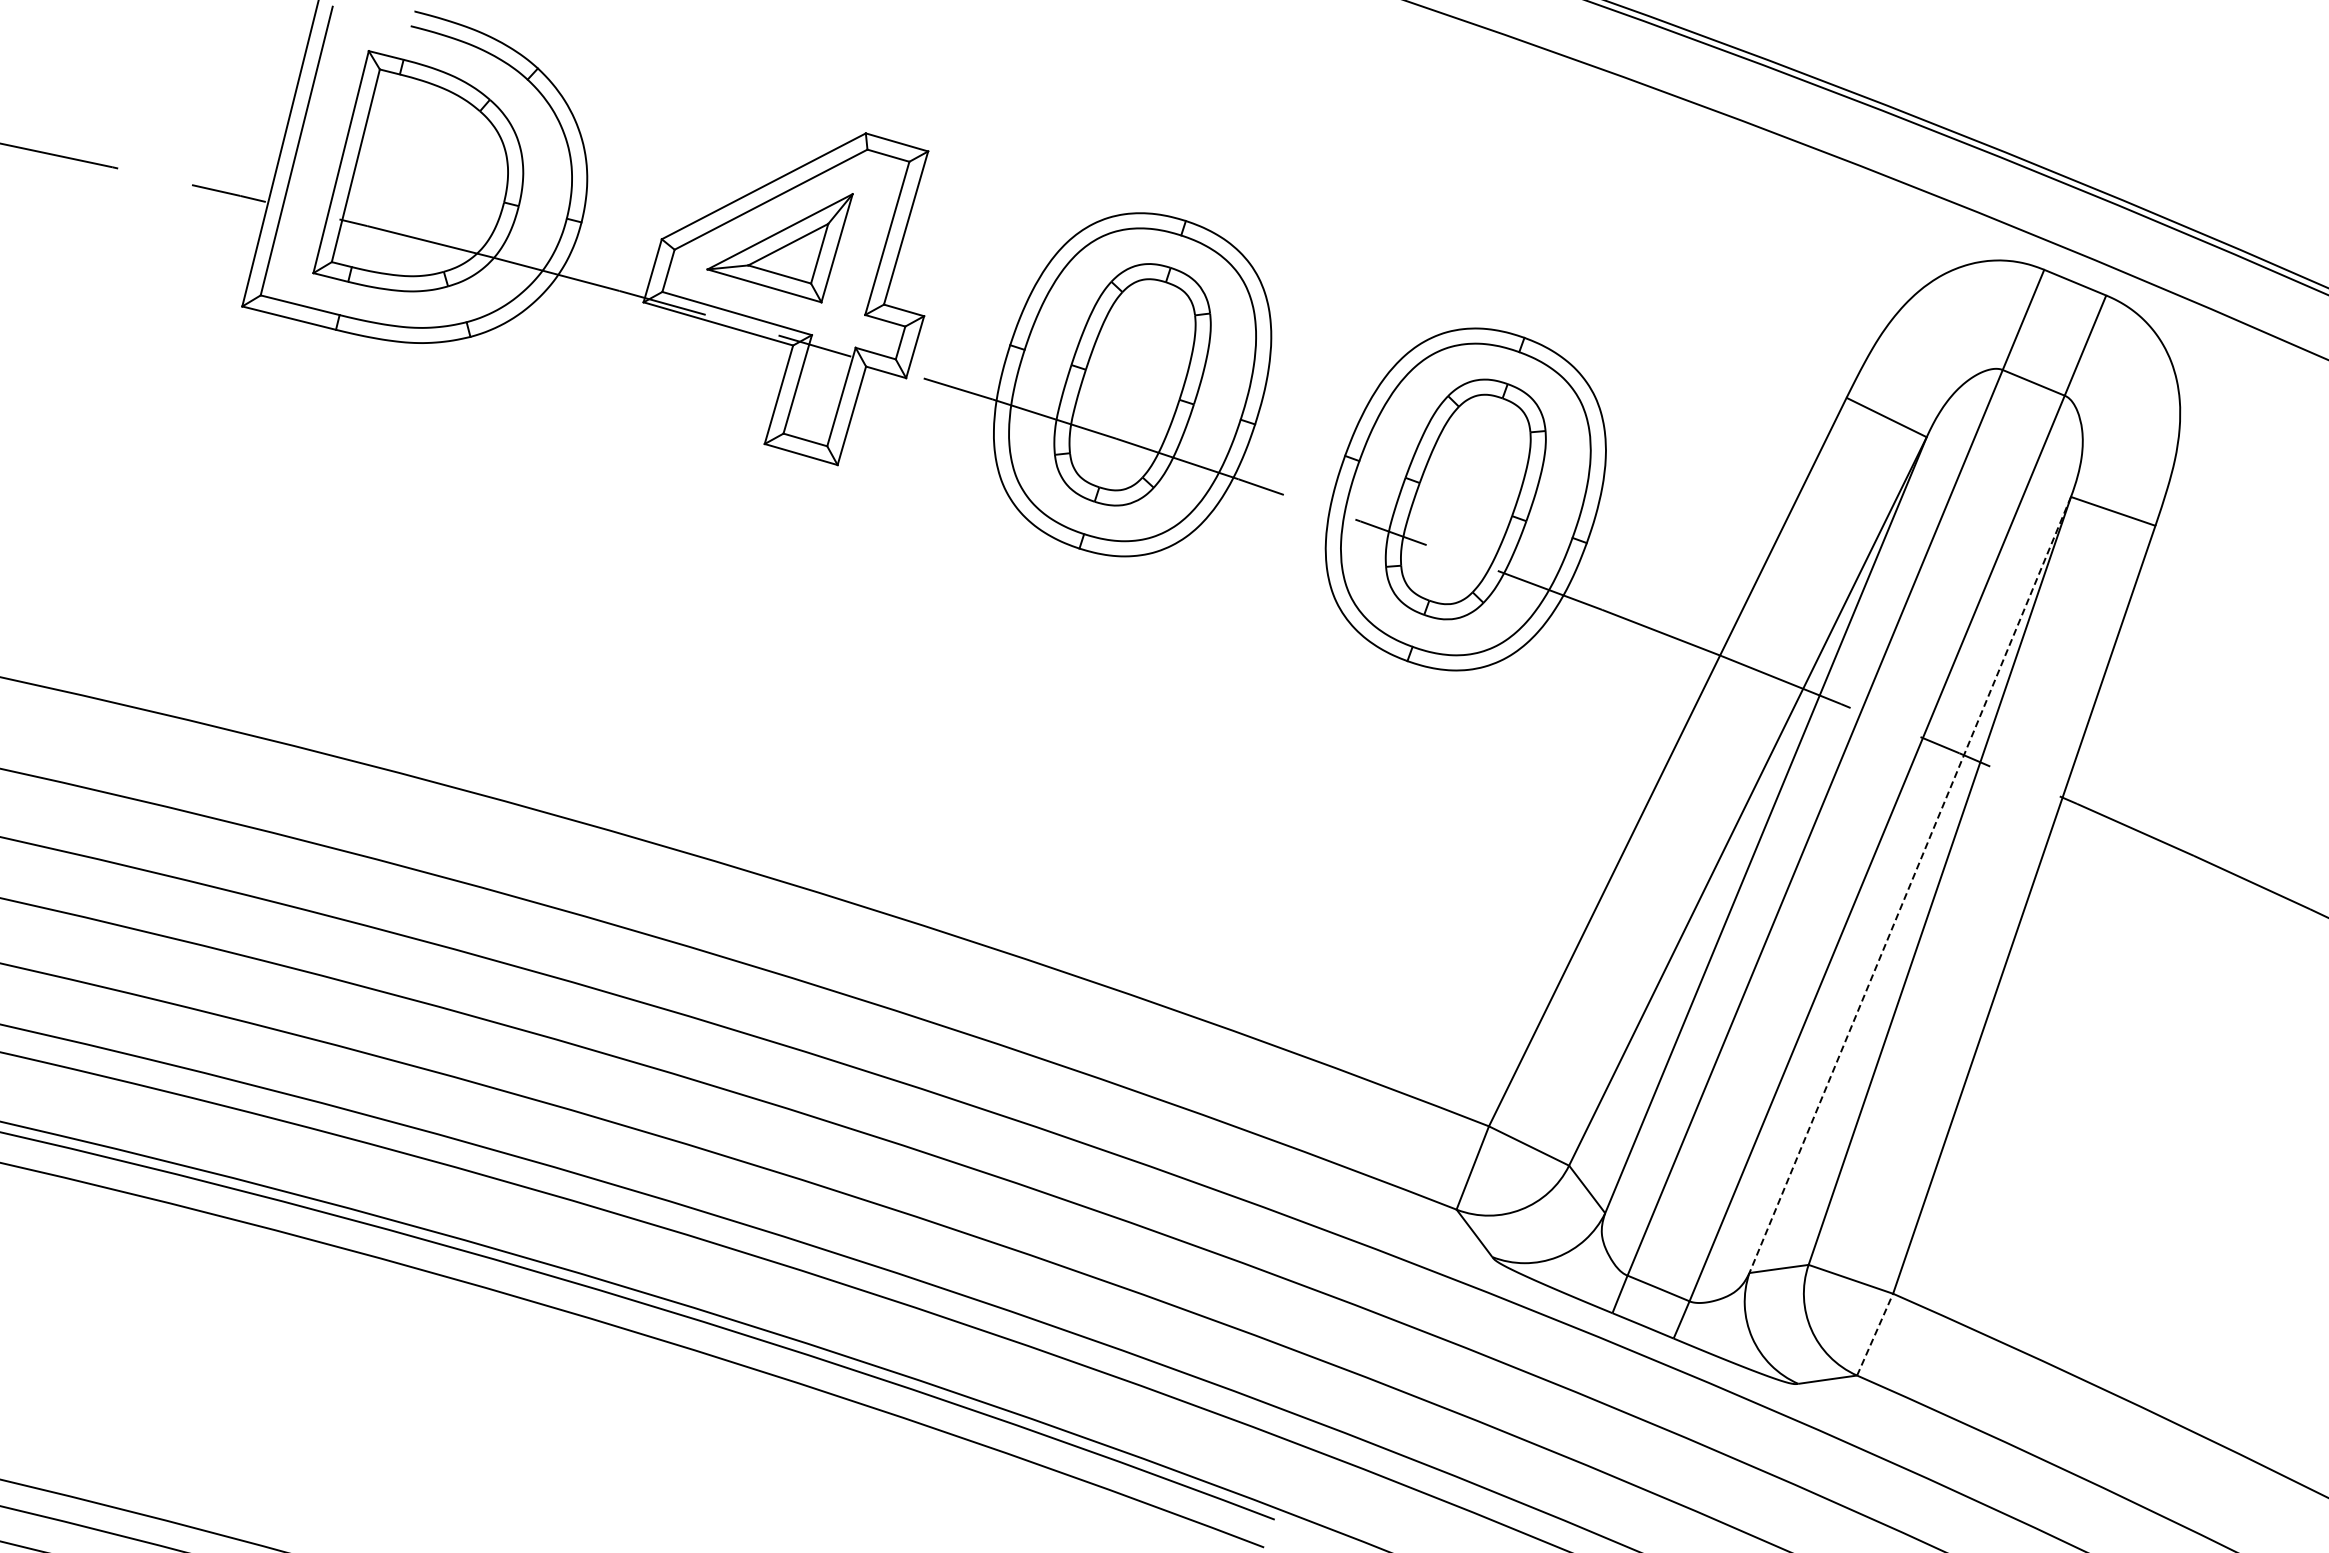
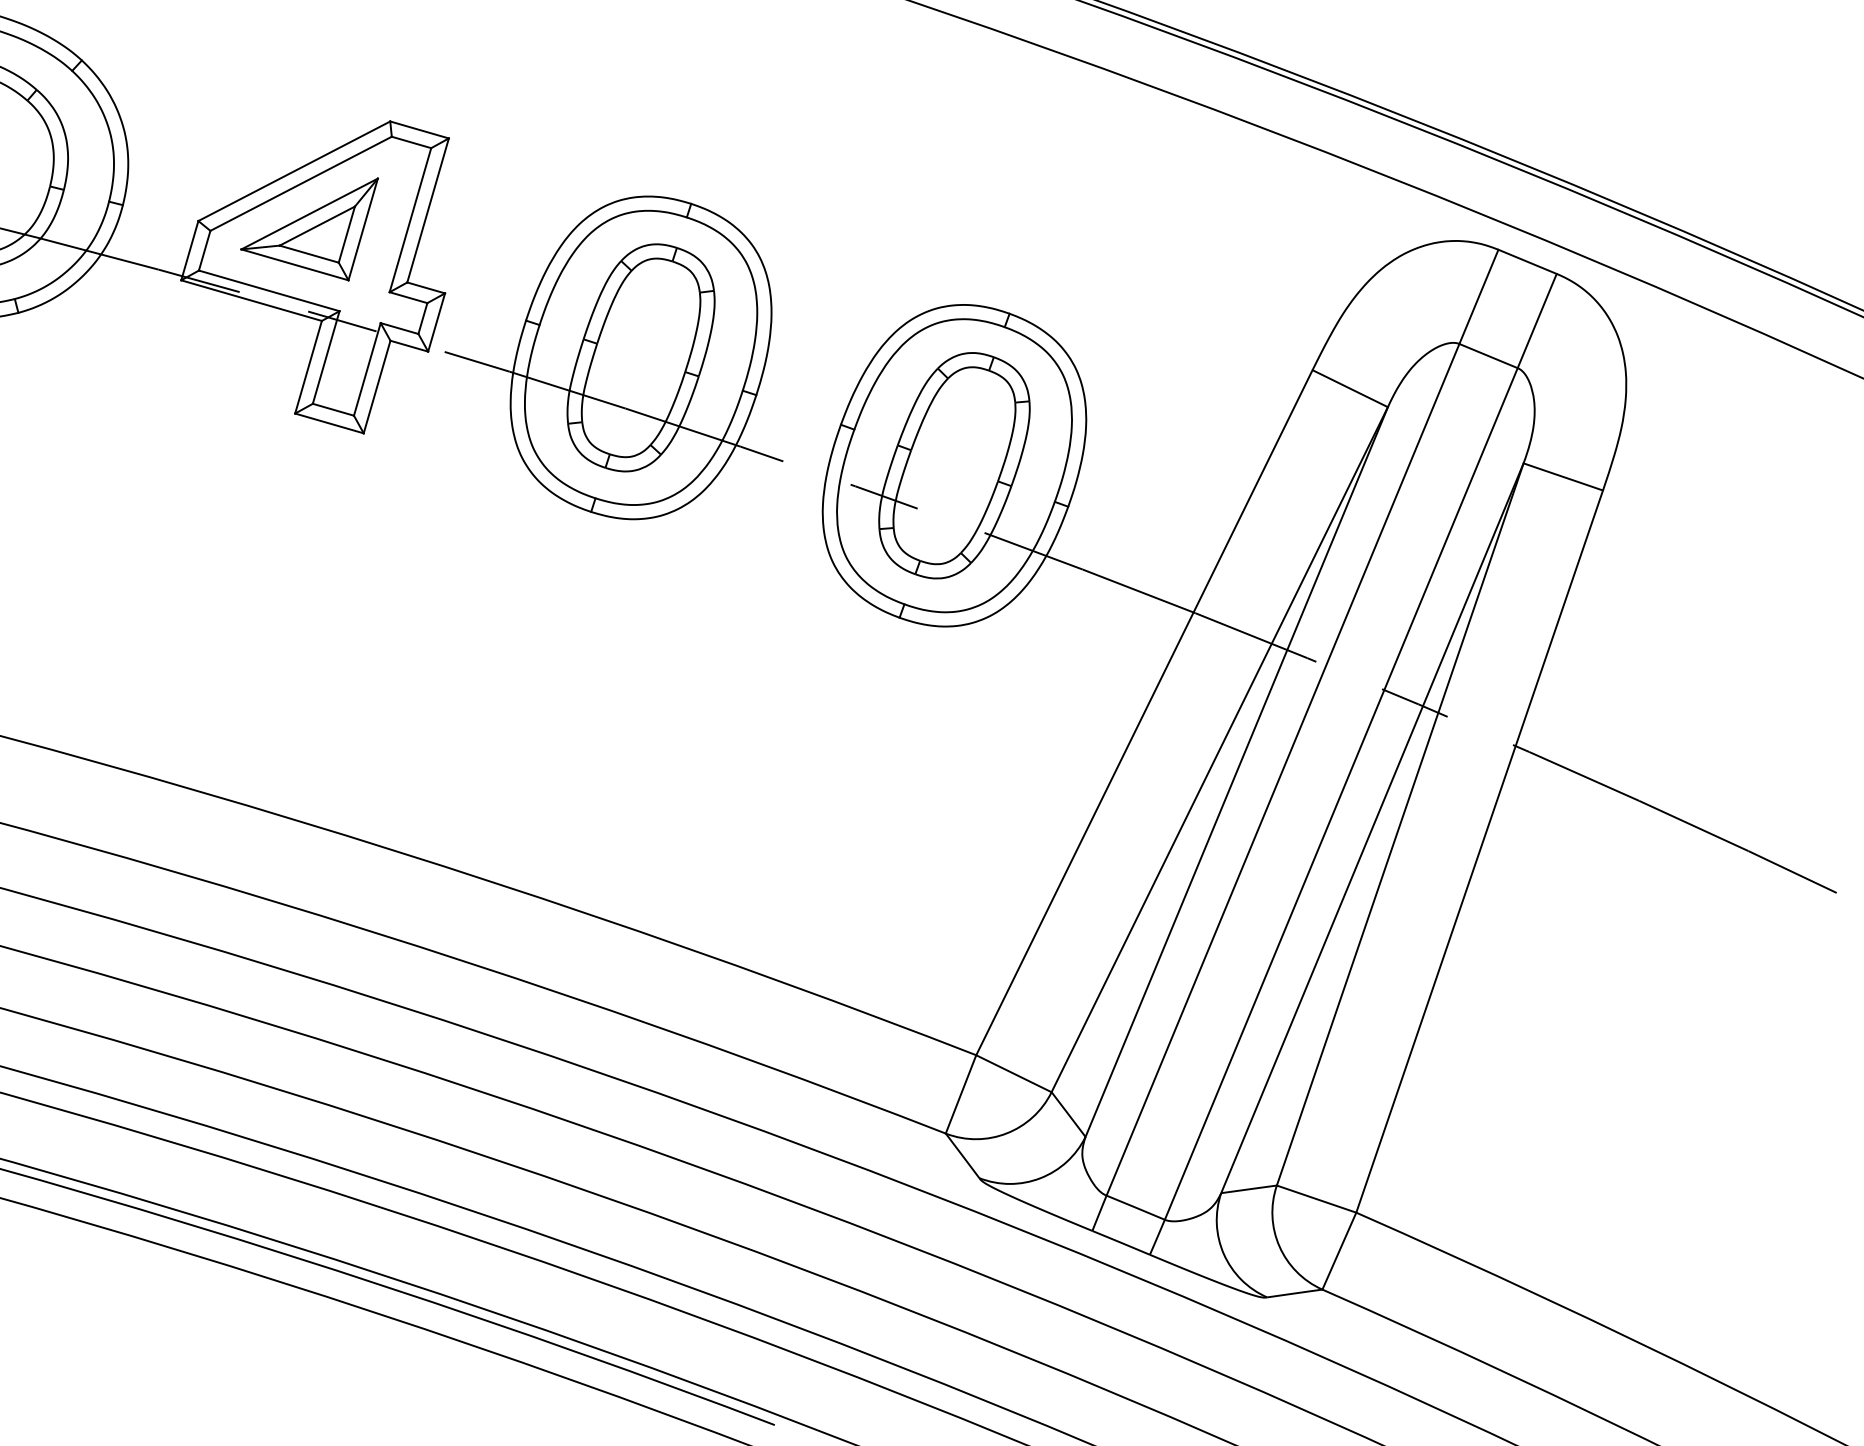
line: (1910, 885) -> (1372, 828), dashed -> solid
line: (1875, 1334) -> (1339, 1250), dashed -> solid

